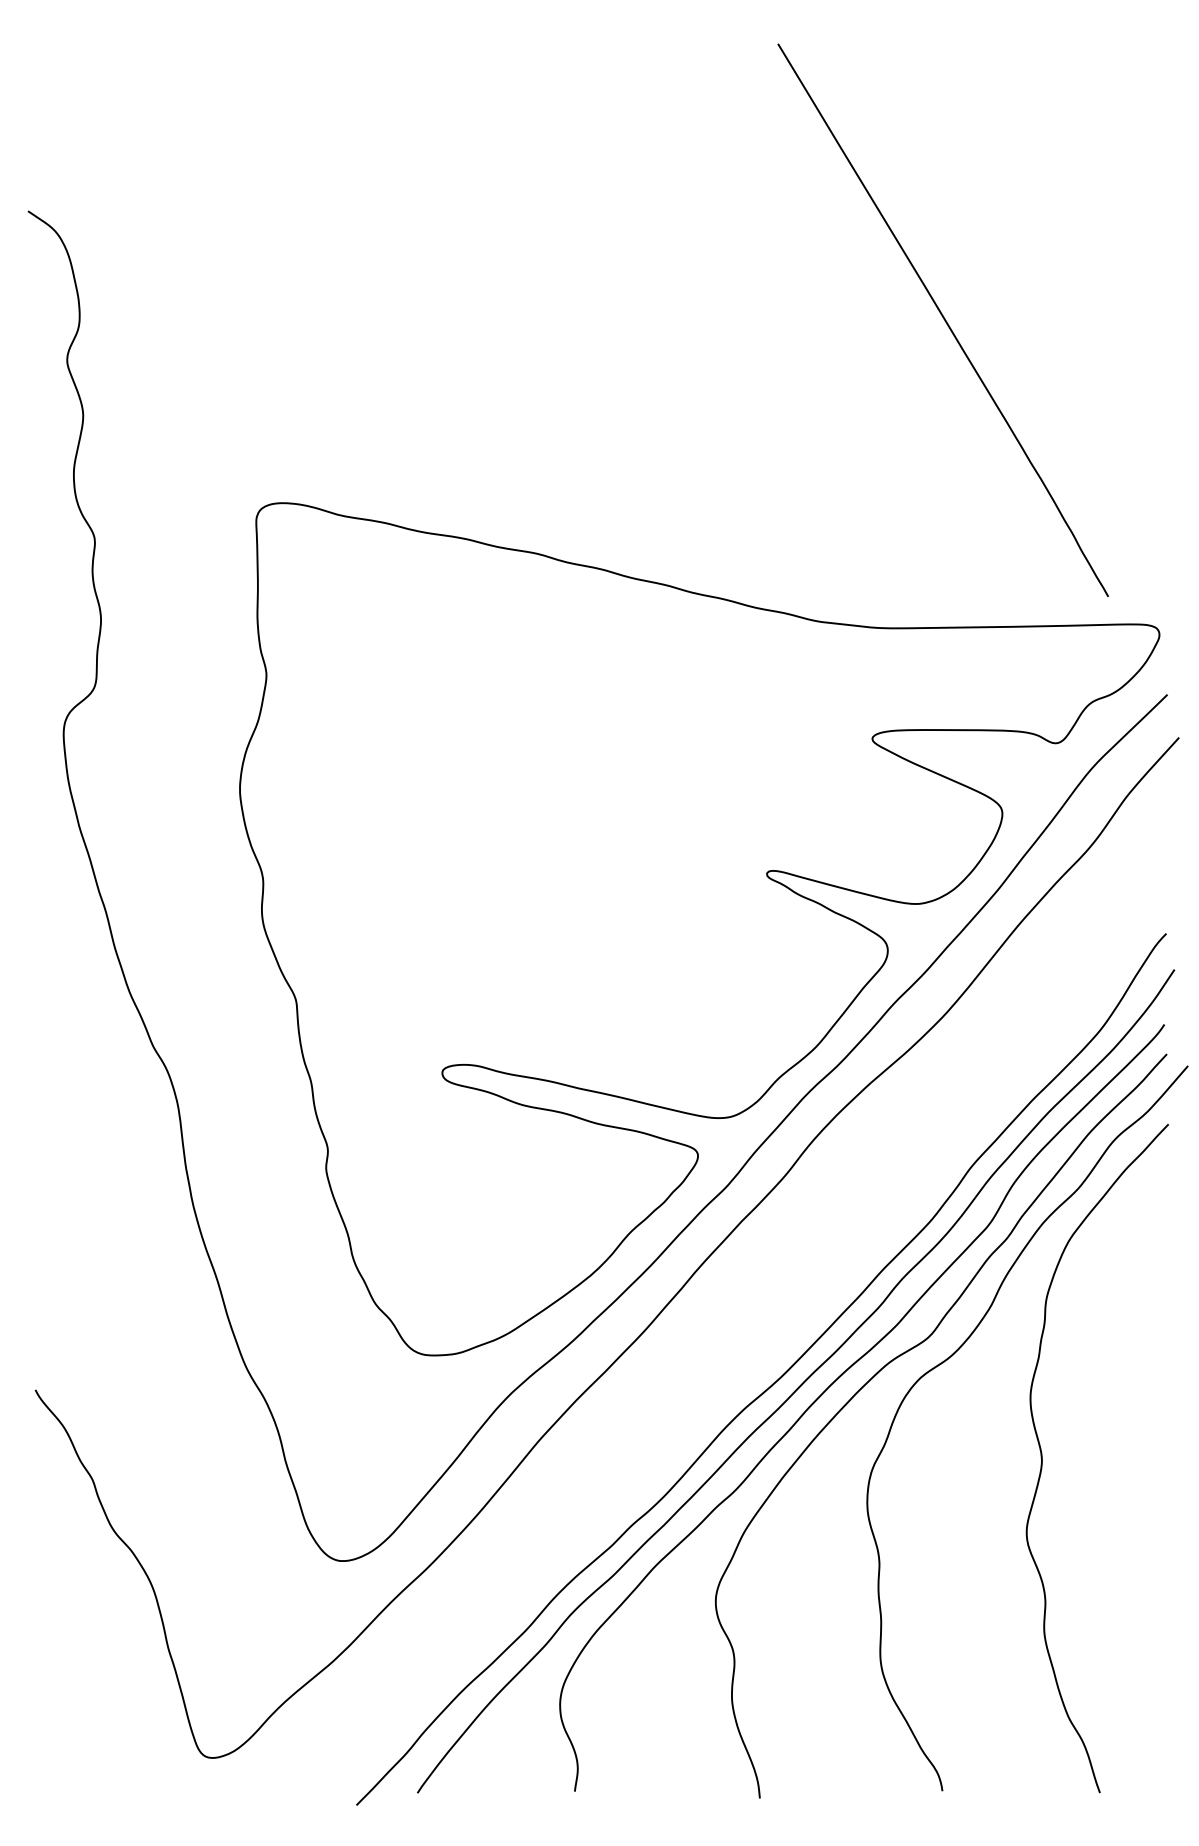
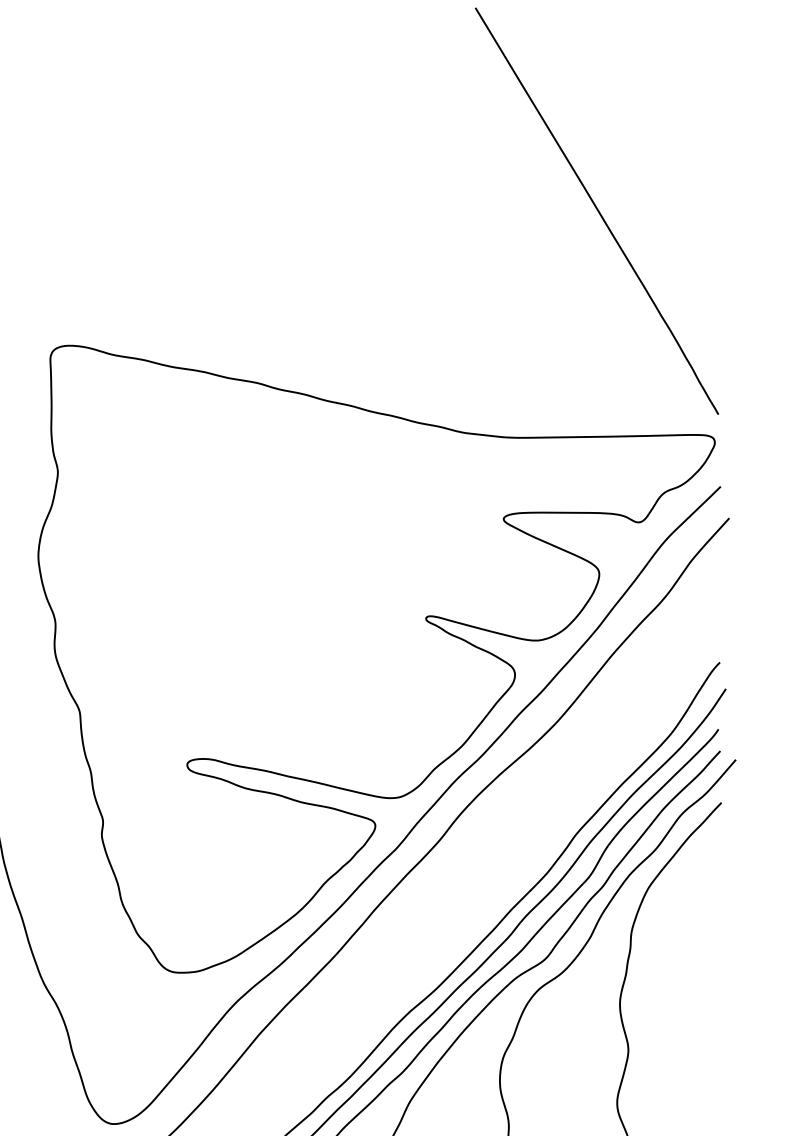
curve: (943, 319) -> (597, 210), moved

